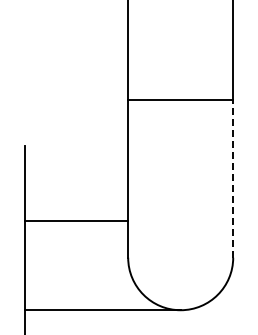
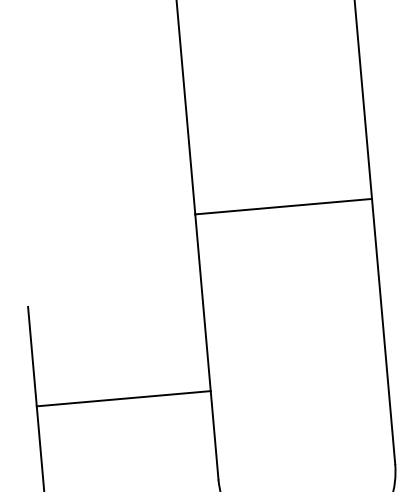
line: (233, 178) -> (384, 330), dashed -> solid
line: (76, 221) -> (123, 399), moved

